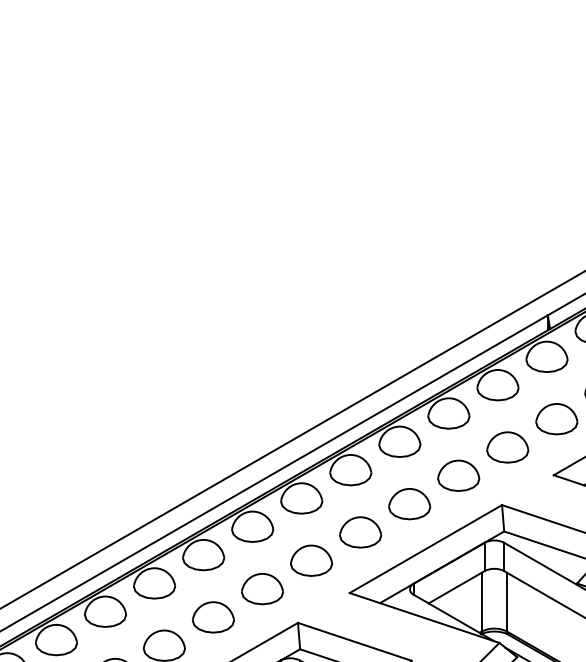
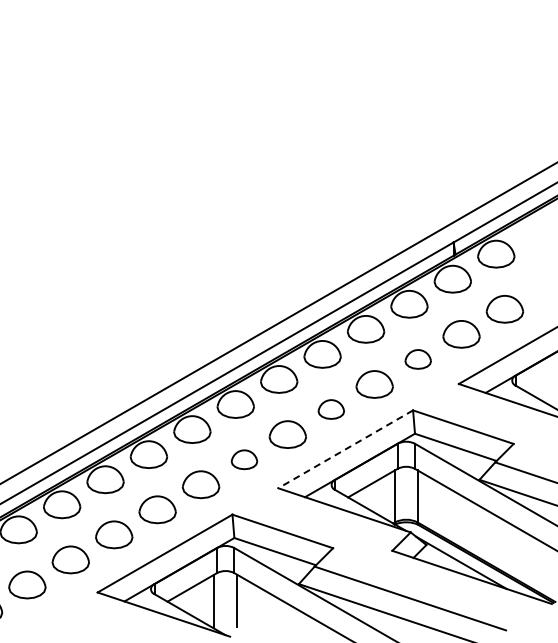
part: (508, 447) -> (418, 359), size x0.7
part: (409, 504) -> (331, 409), size x0.7
line: (425, 549) -> (345, 449), solid -> dashed
part: (311, 560) -> (244, 459), size x0.7

